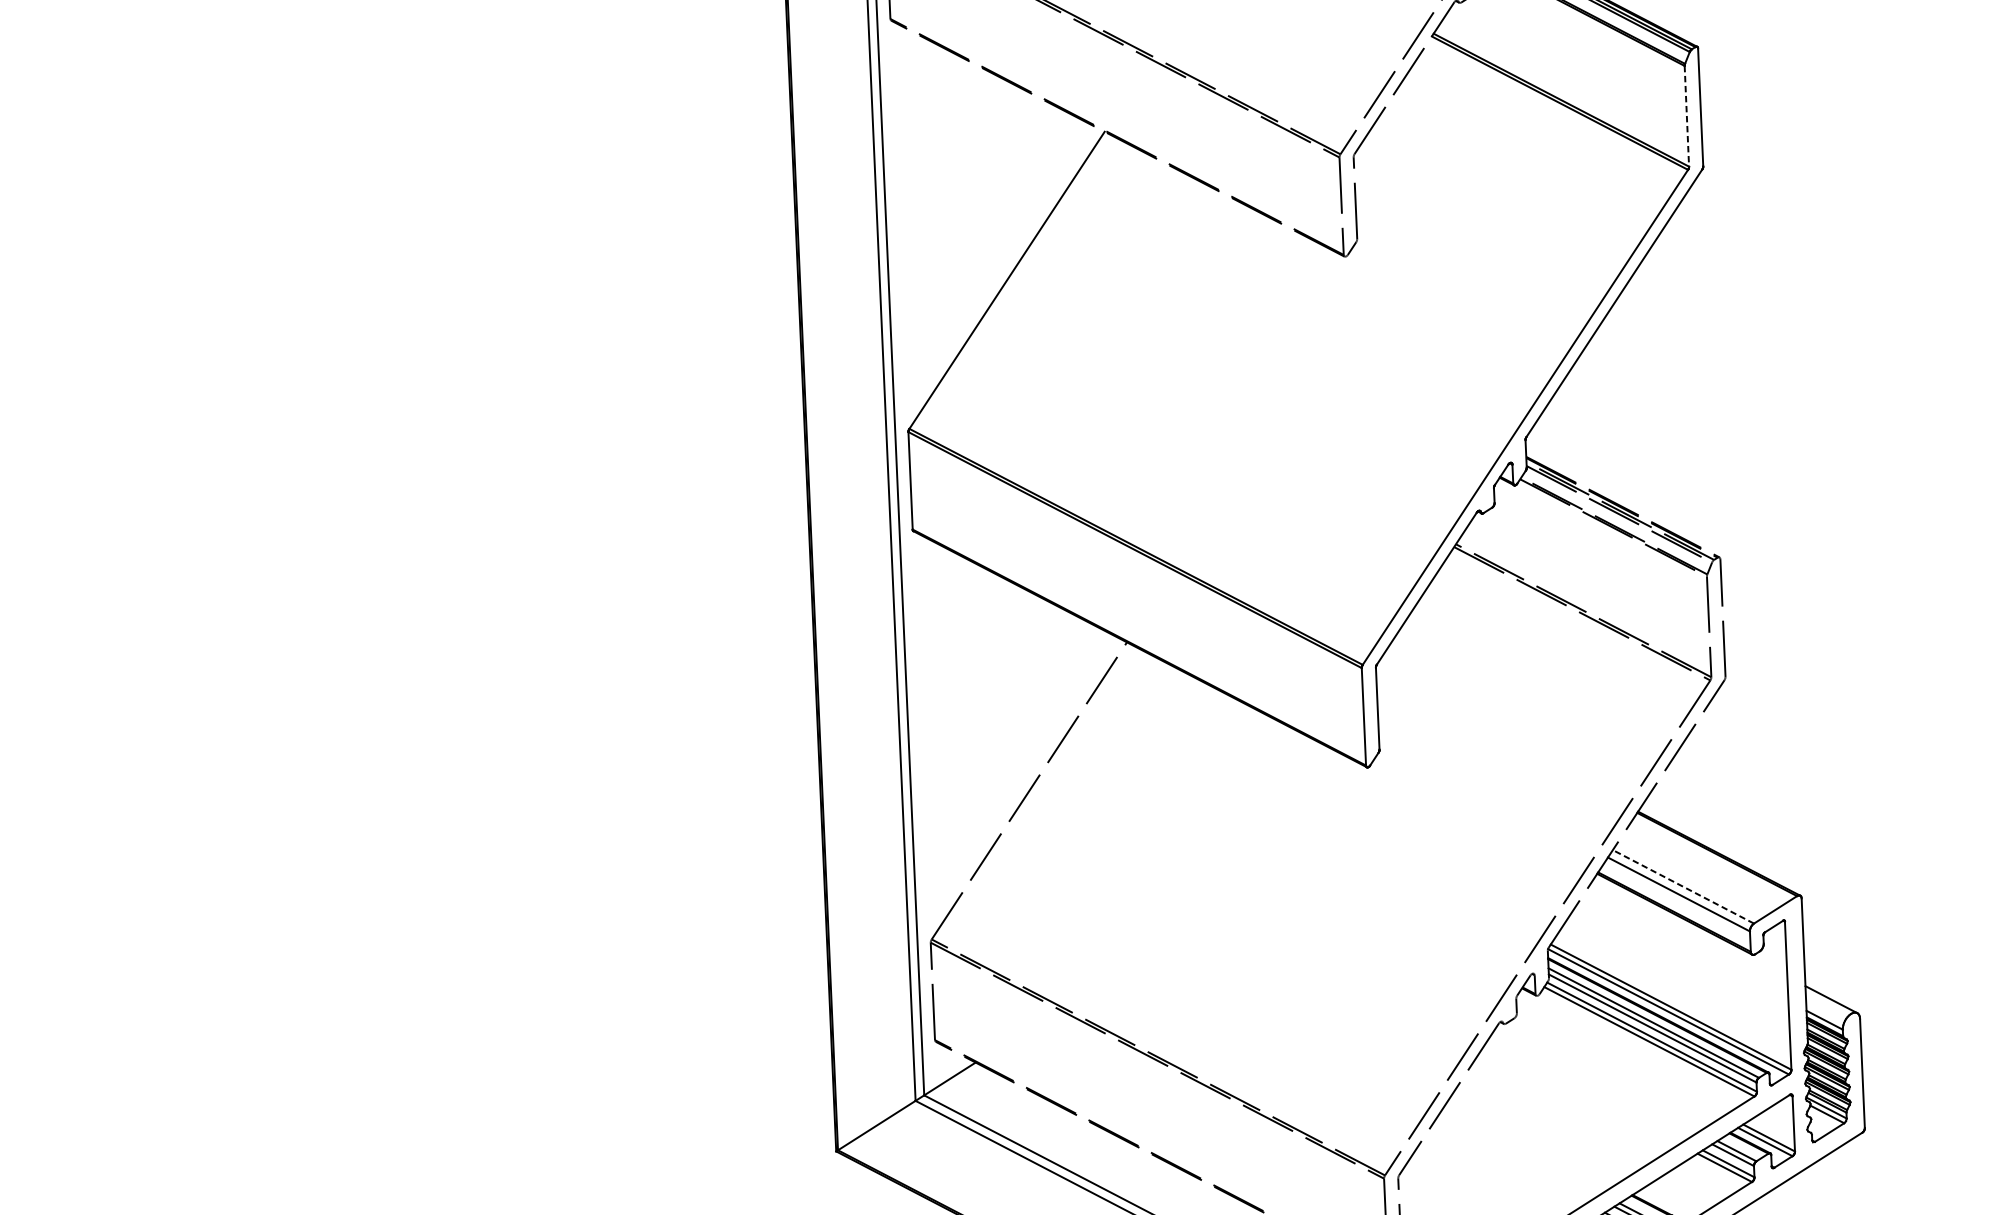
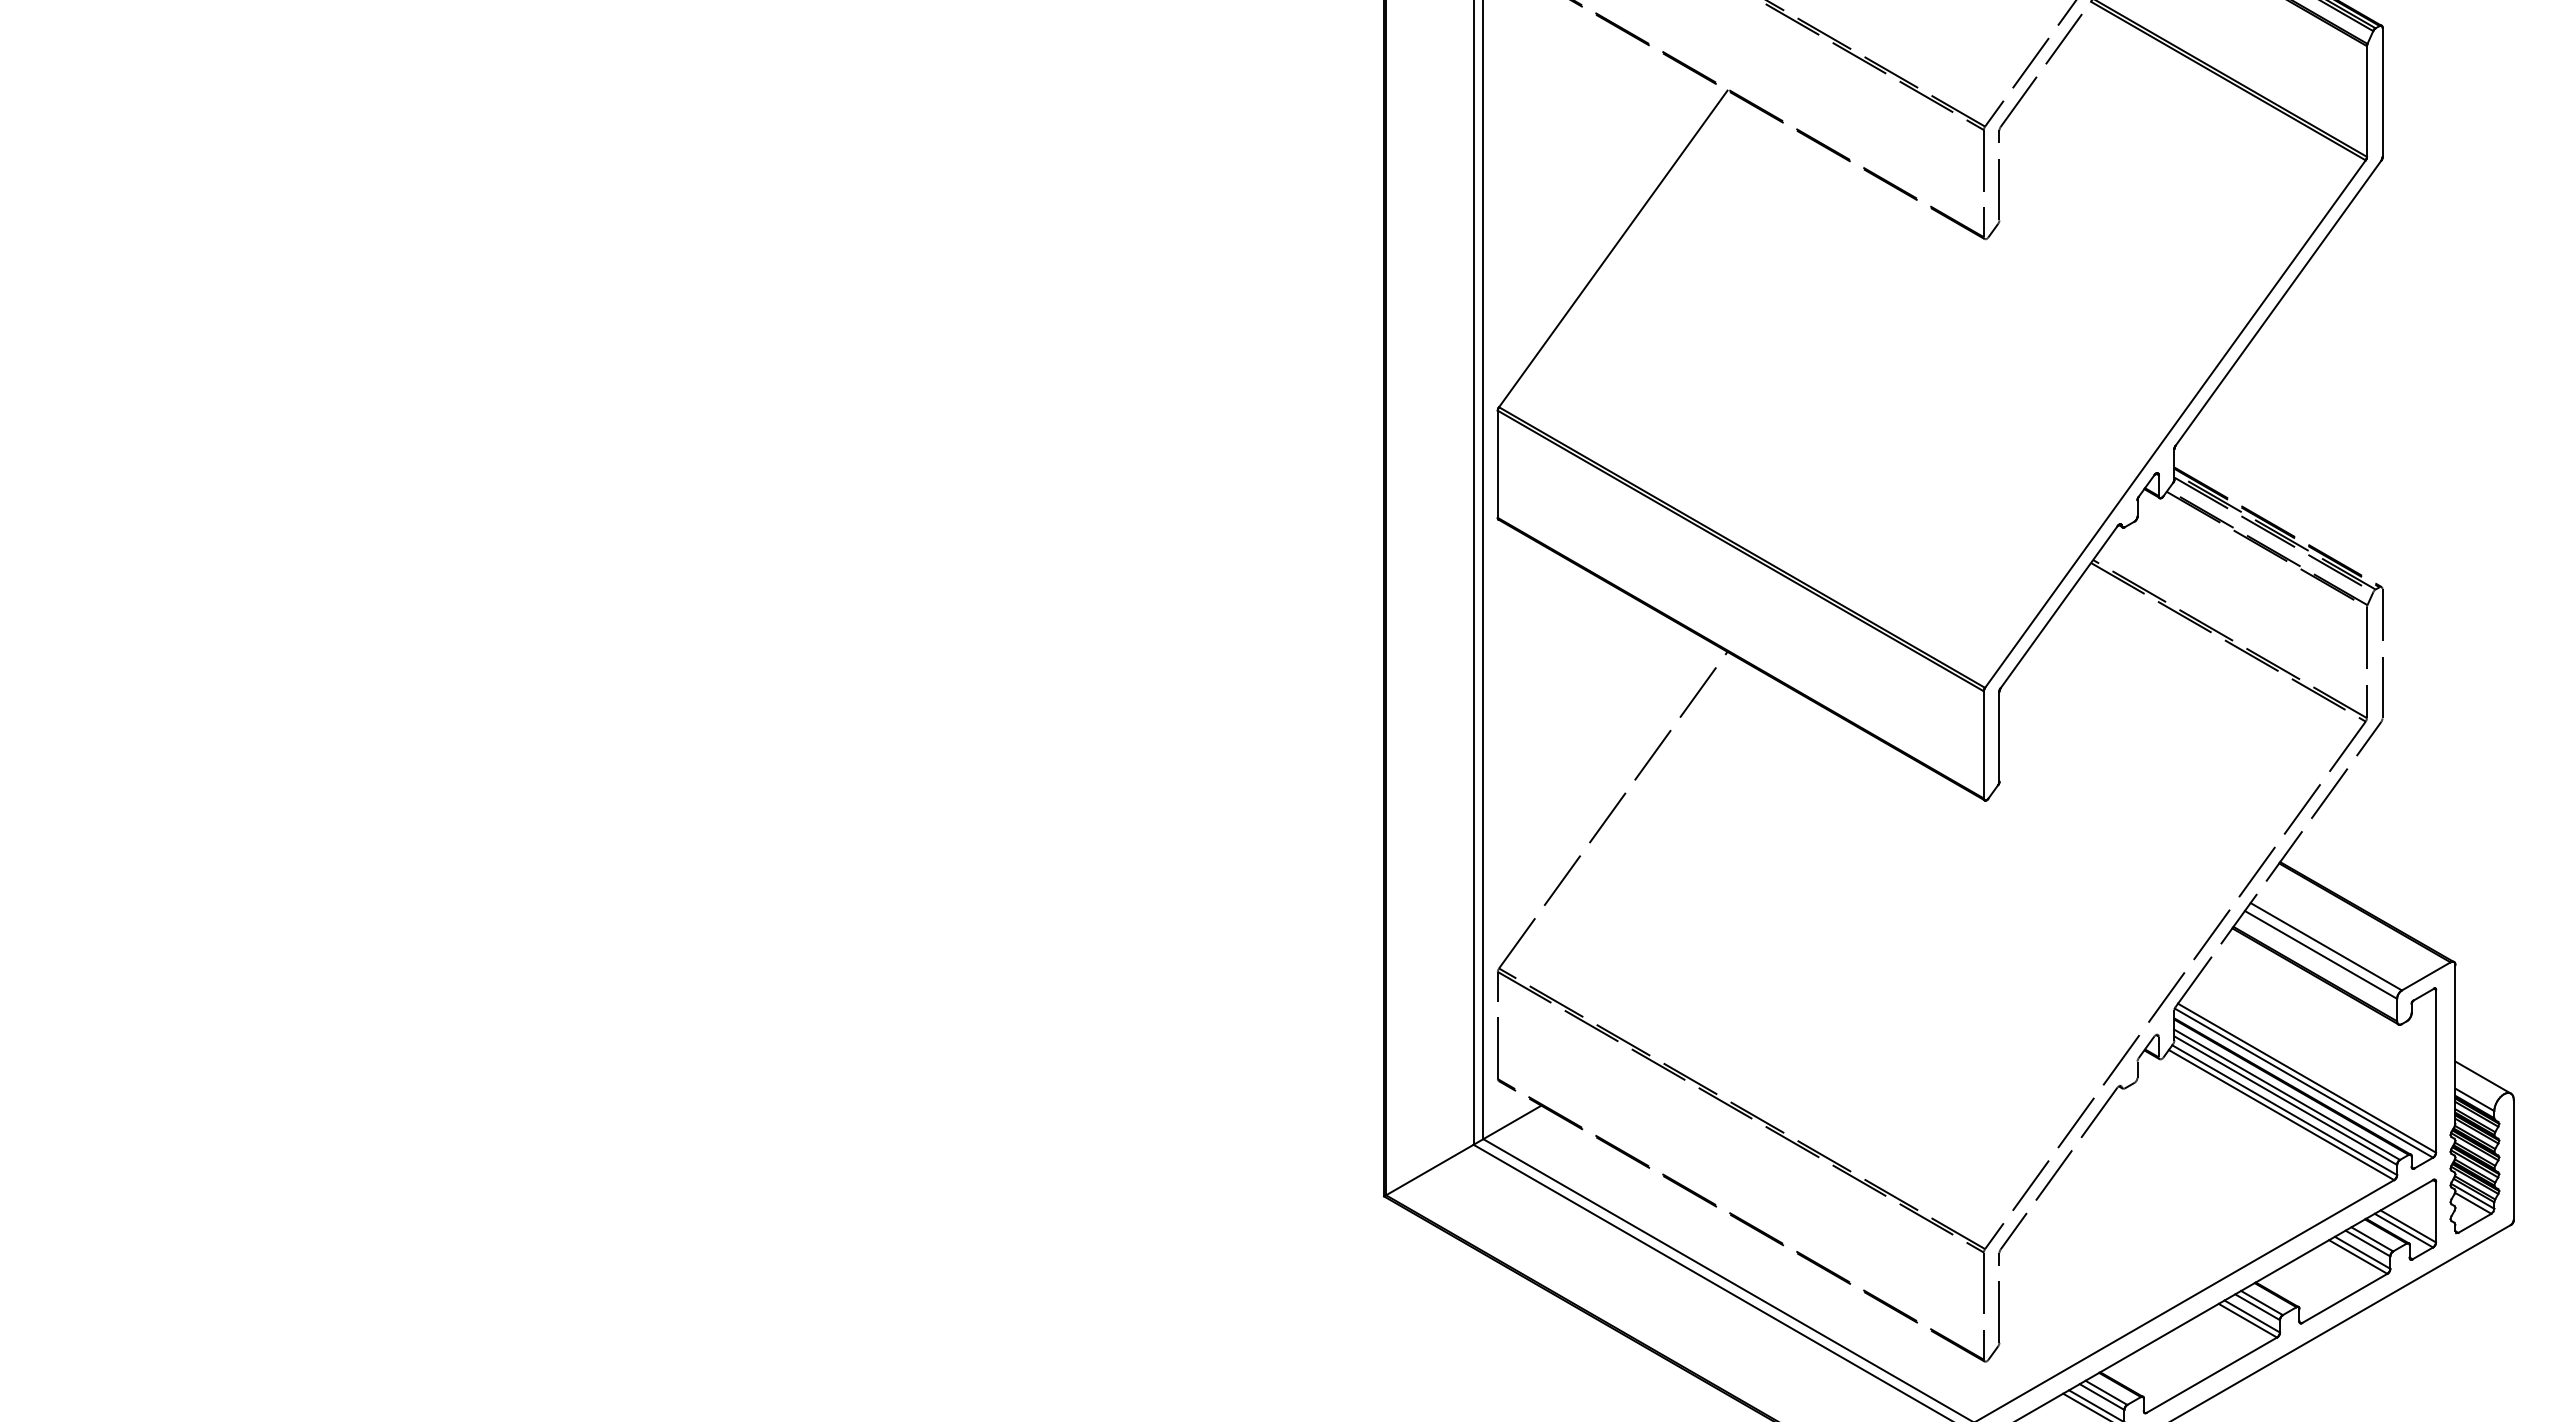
line: (1686, 117) -> (2366, 102), dashed -> solid
line: (1682, 886) -> (2325, 946), dashed -> solid

